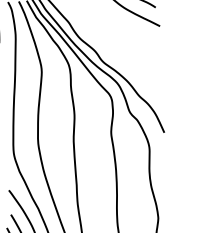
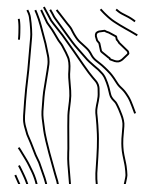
part: (127, 42) -> (112, 45), added

